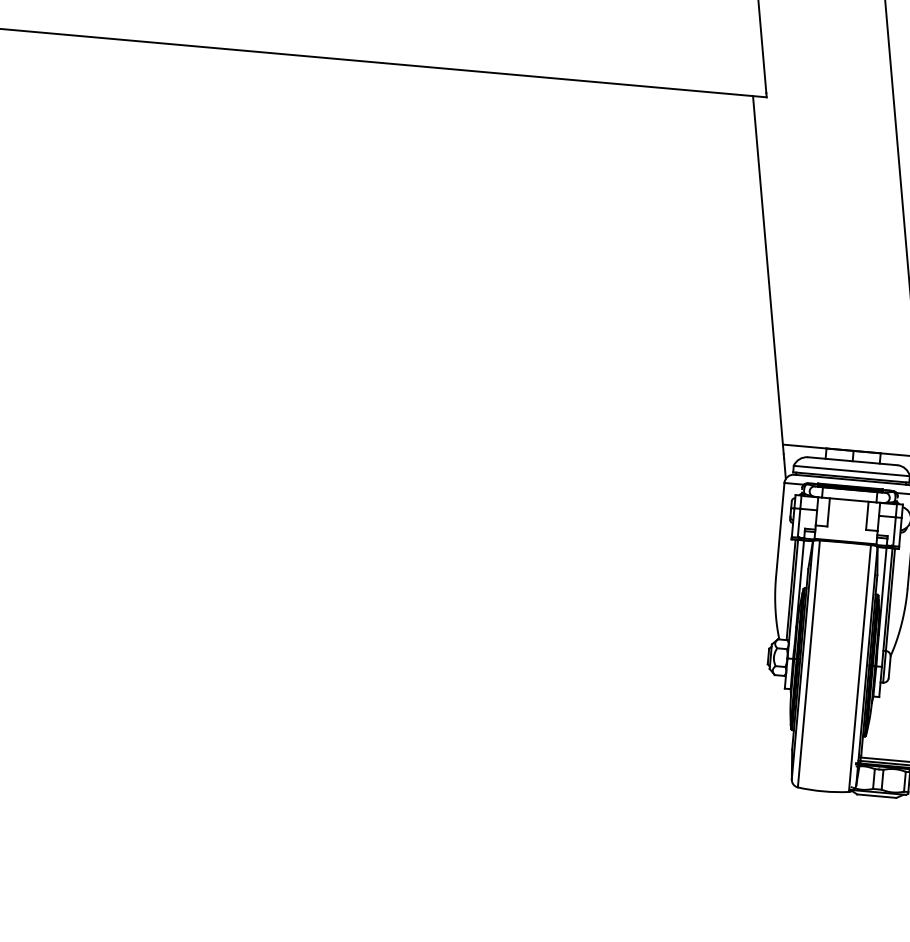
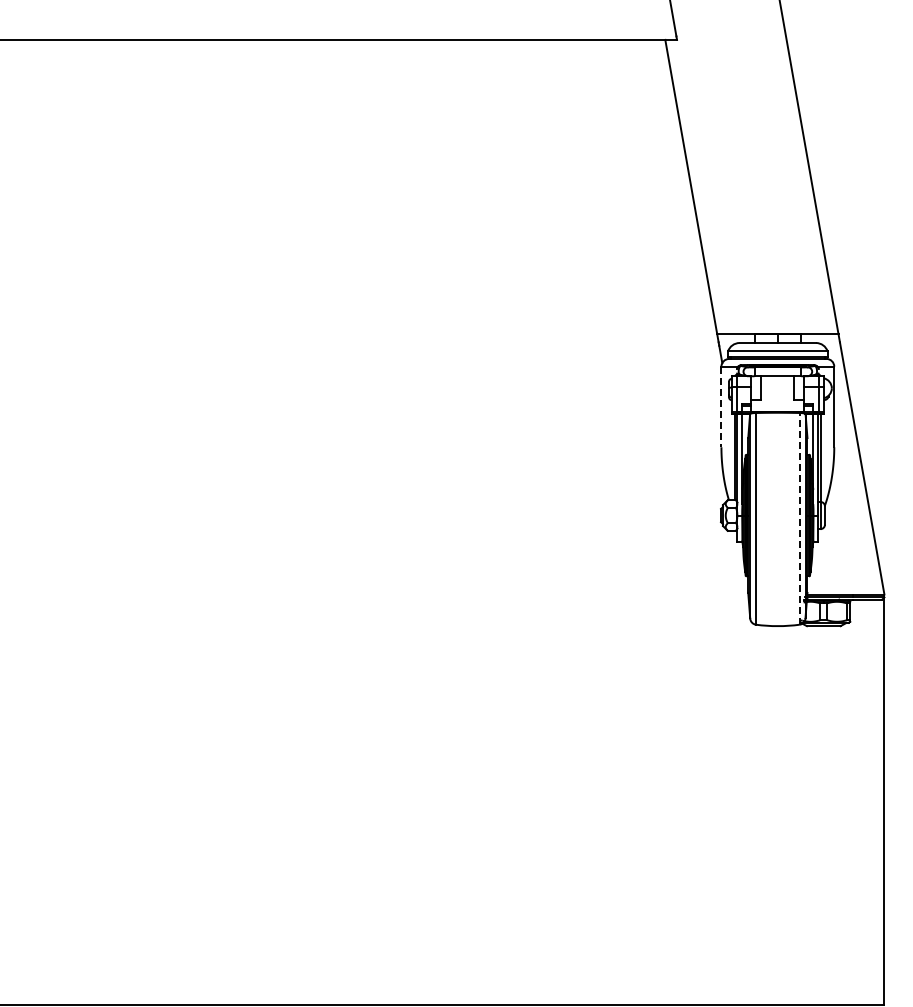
line: (780, 530) -> (721, 407), solid -> dashed
line: (859, 668) -> (799, 518), solid -> dashed

